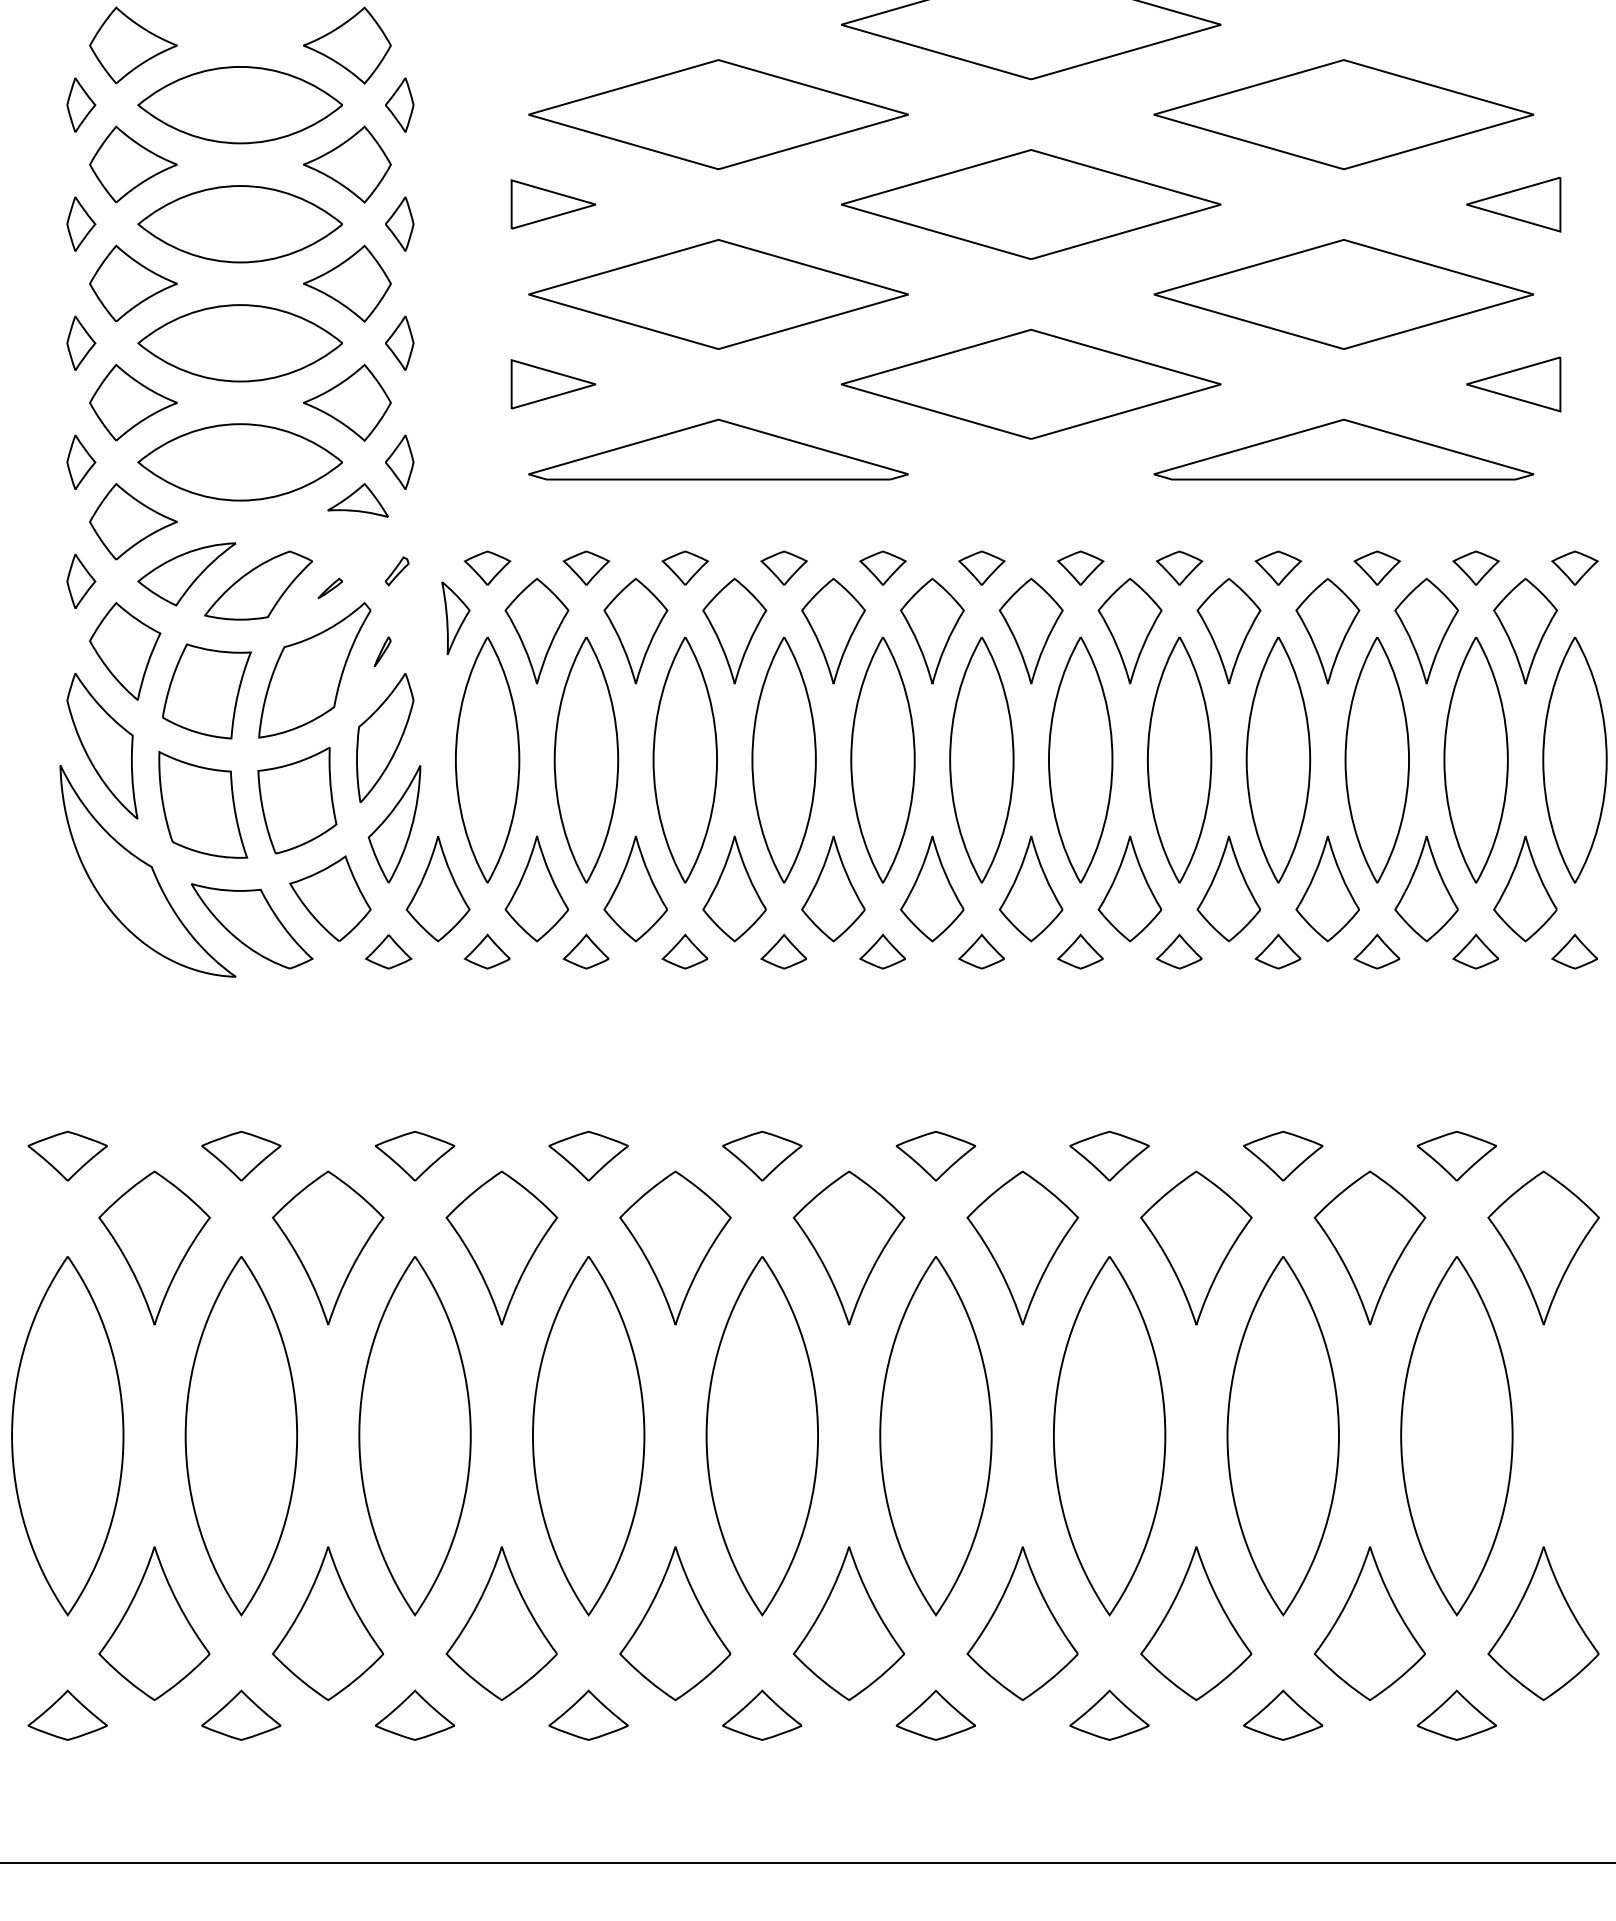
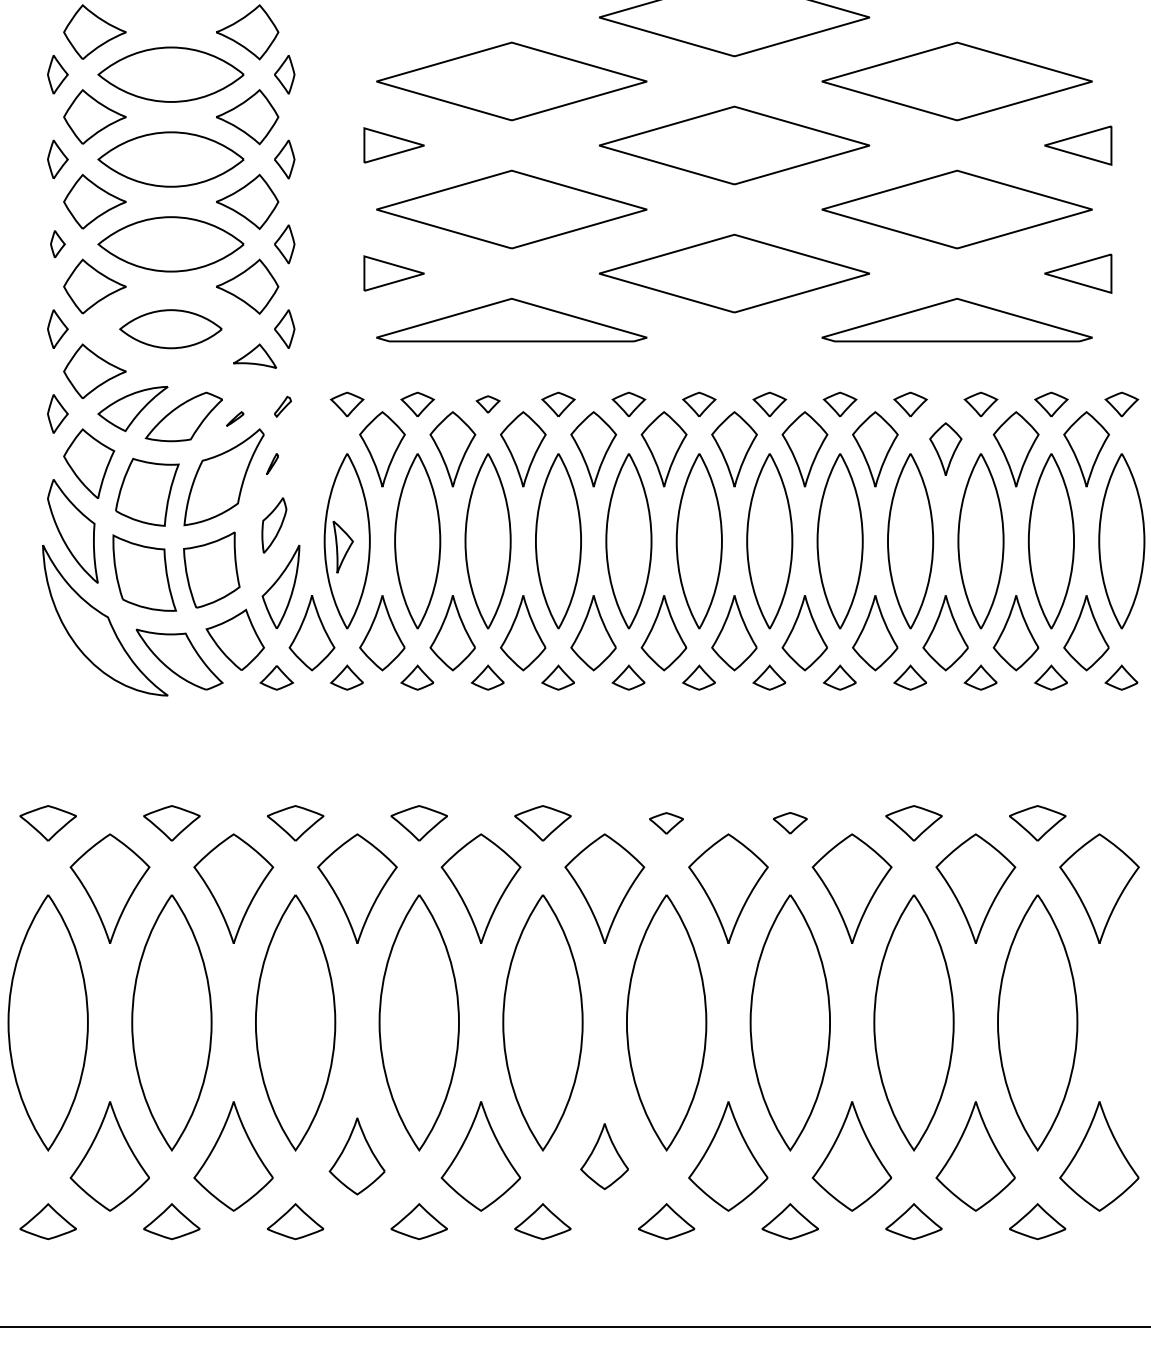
part: (81, 342) -> (58, 243), size x0.7
part: (239, 462) -> (170, 329), size x0.7
part: (685, 567) -> (488, 404), size x0.7
part: (455, 618) -> (342, 547), moved
part: (1327, 630) -> (945, 448), size x0.7
part: (385, 737) -> (274, 525), size x0.6
part: (1109, 1155) -> (790, 822), size x0.6
part: (935, 1156) -> (666, 823), size x0.6
part: (501, 1623) -> (357, 1156), size x0.7
part: (848, 1623) -> (604, 1156), size x0.6

